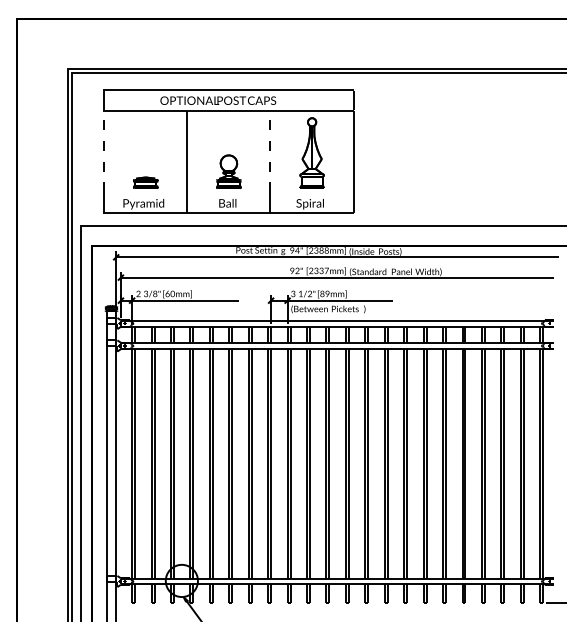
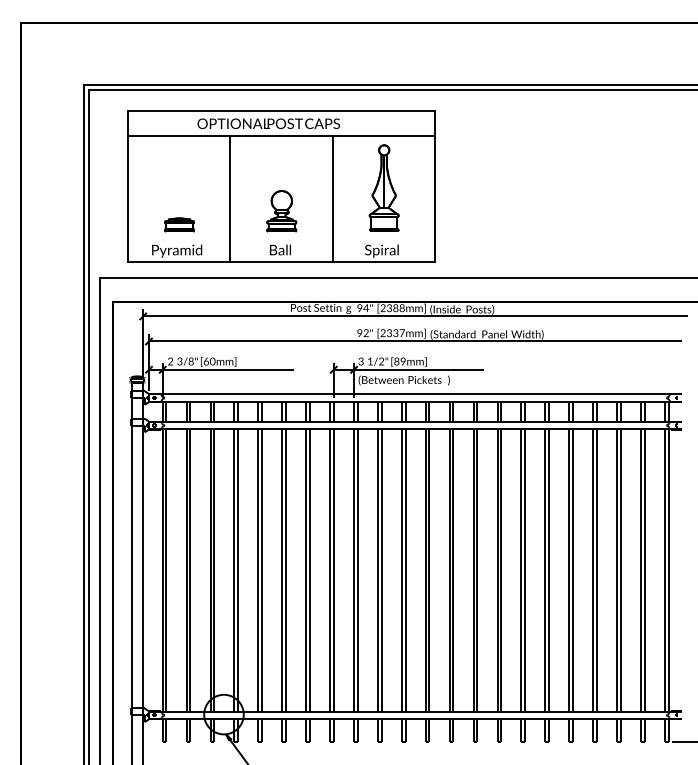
line: (103, 151) -> (127, 186), dashed -> solid
line: (270, 151) -> (333, 186), dashed -> solid

